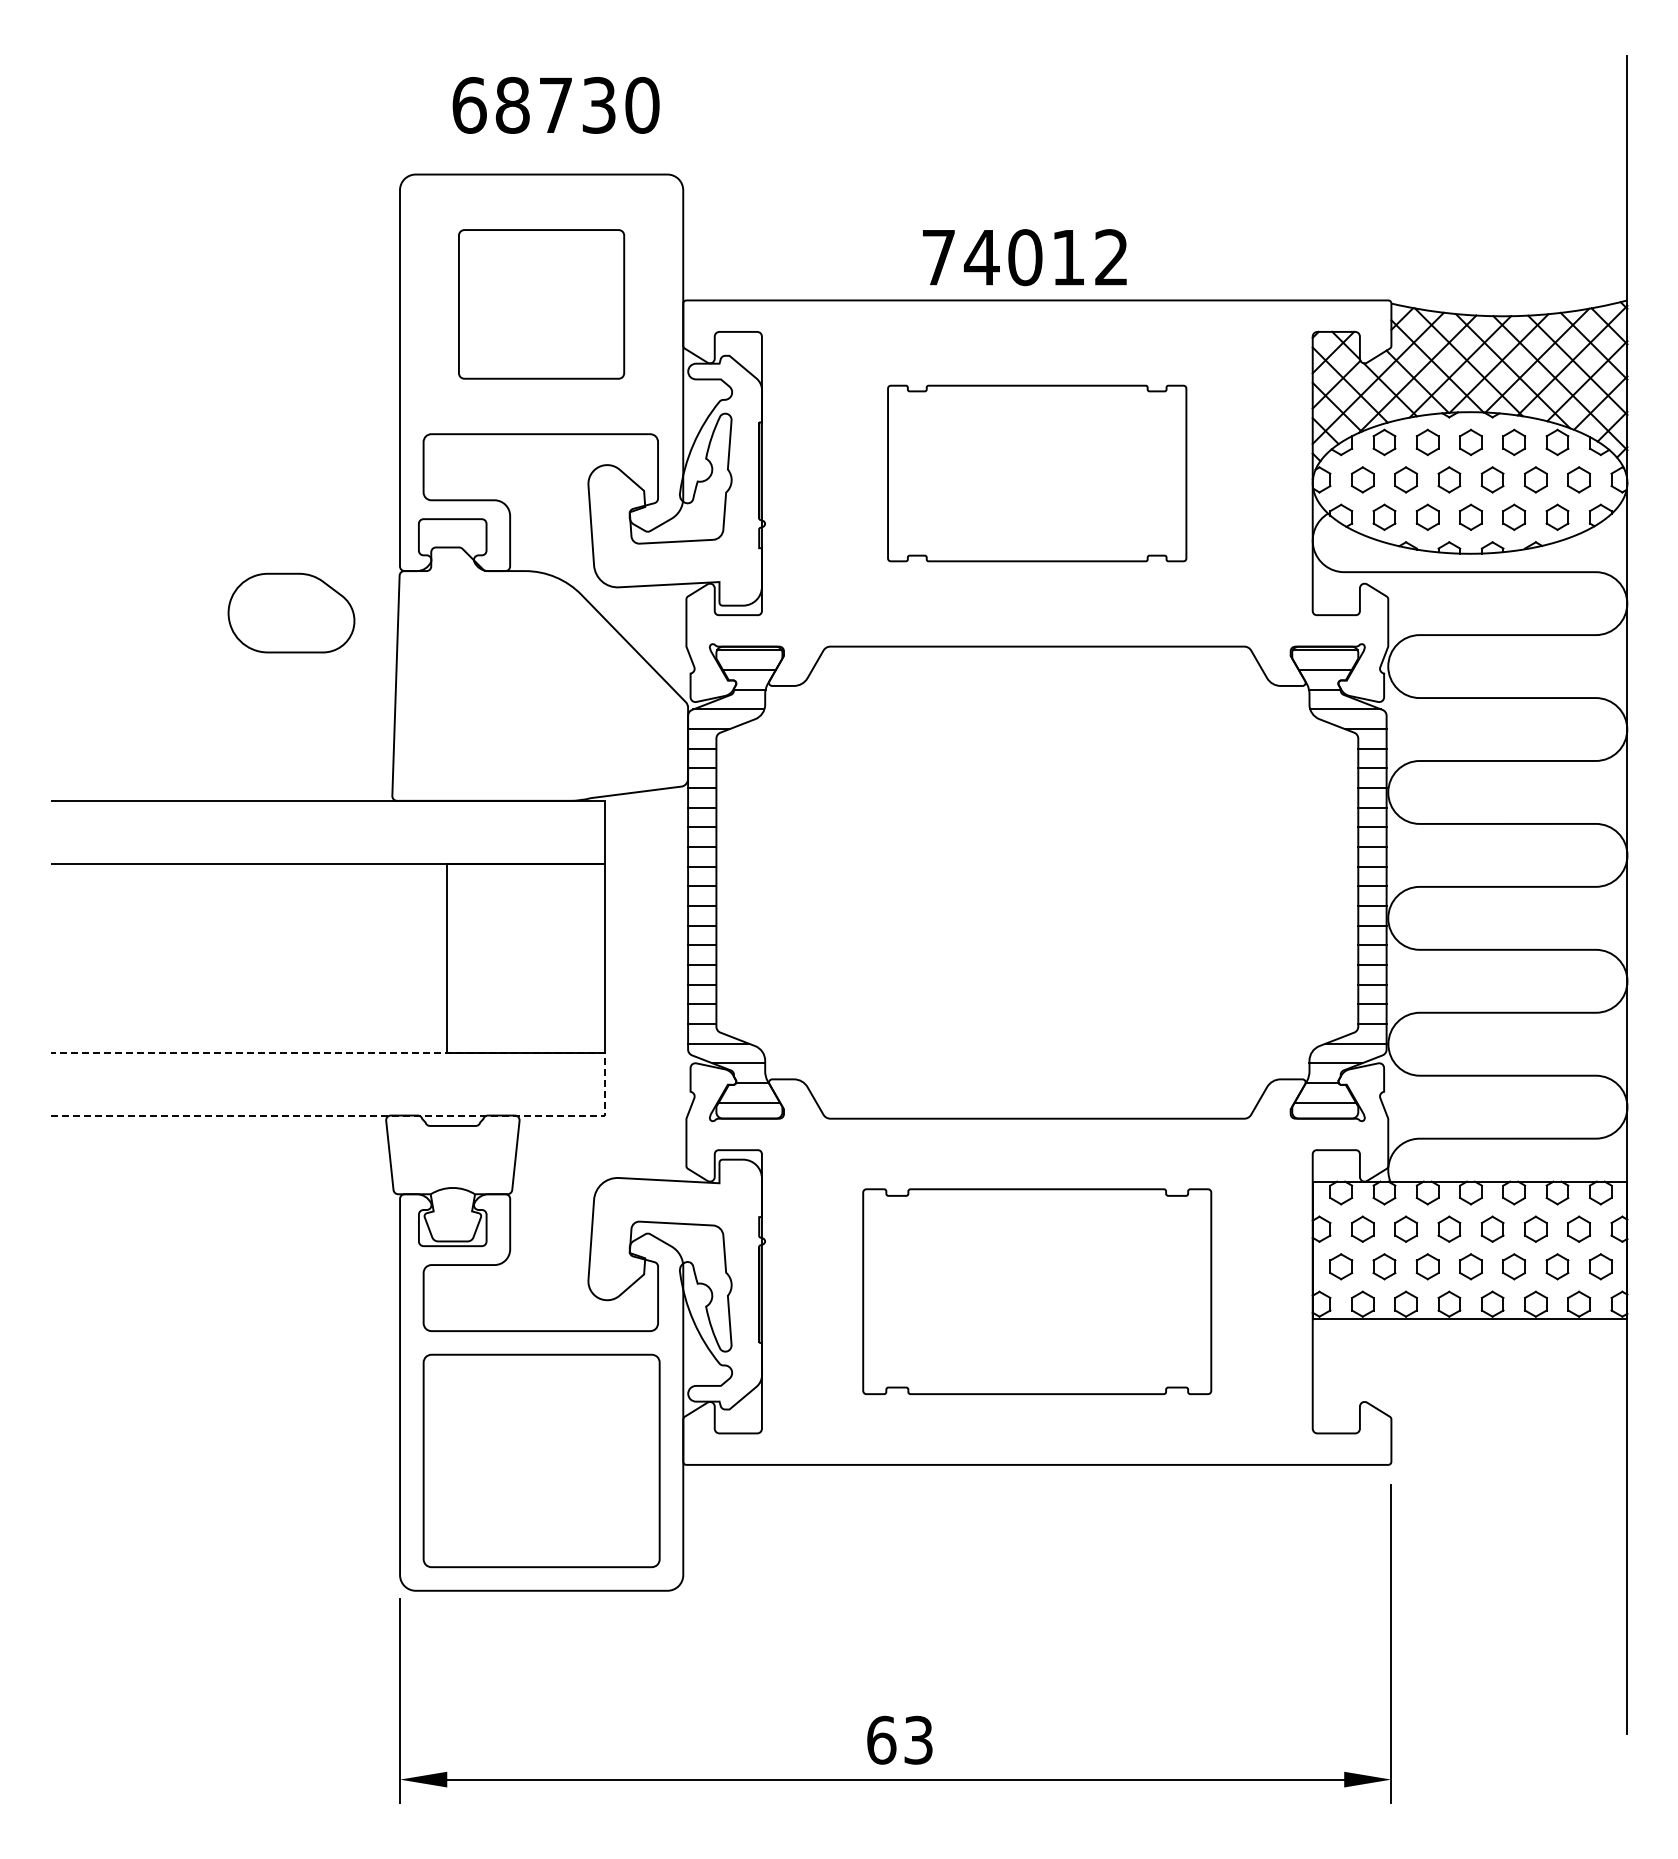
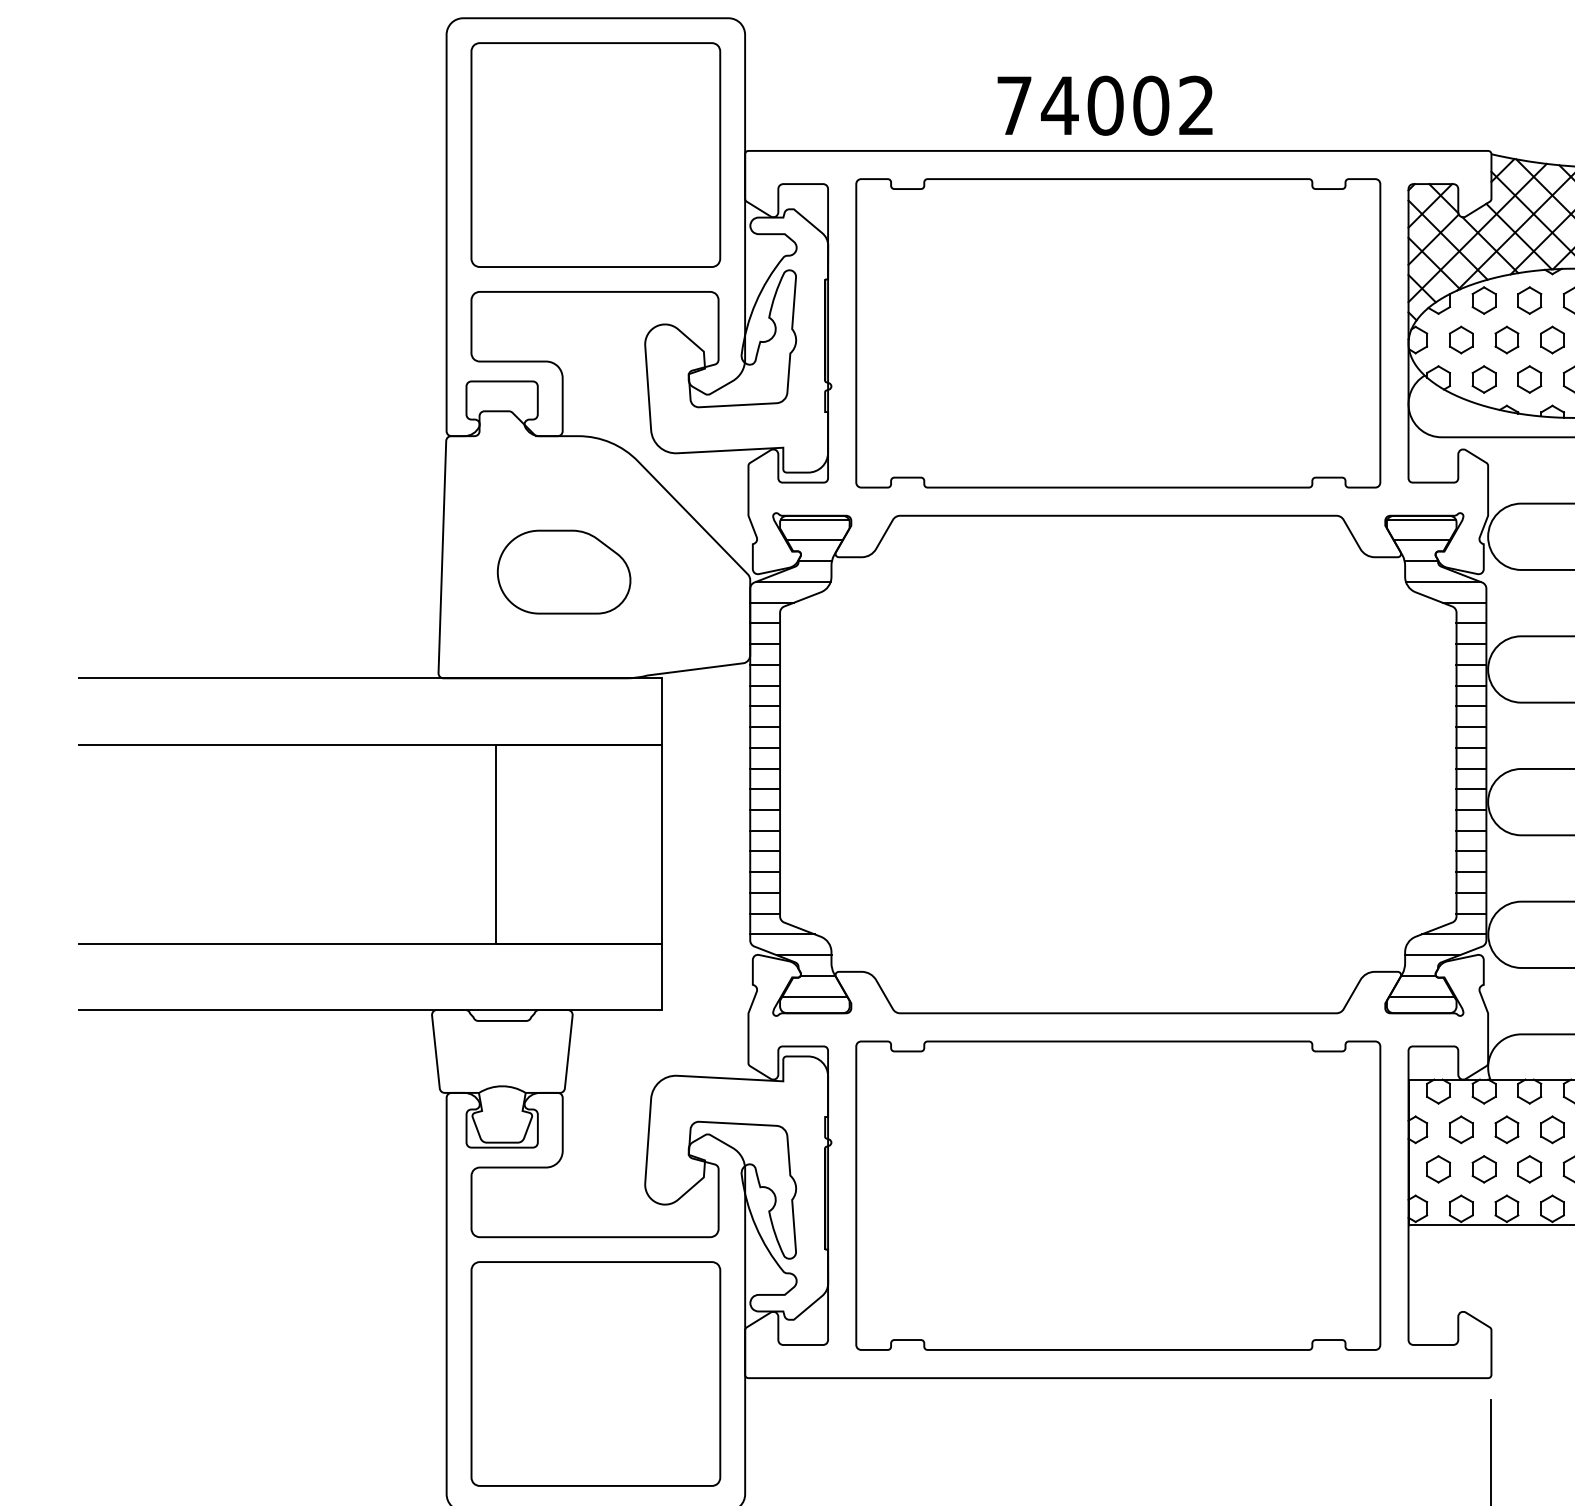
text: (1068, 257) -> (1151, 105), 74012 -> 74002
part: (541, 304) -> (595, 155), size x1.43
part: (1036, 473) -> (1117, 333), size x1.67
part: (291, 612) -> (564, 571), moved
line: (604, 1083) -> (662, 976), dashed -> solid
part: (1036, 1291) -> (1117, 1195), size x1.43

